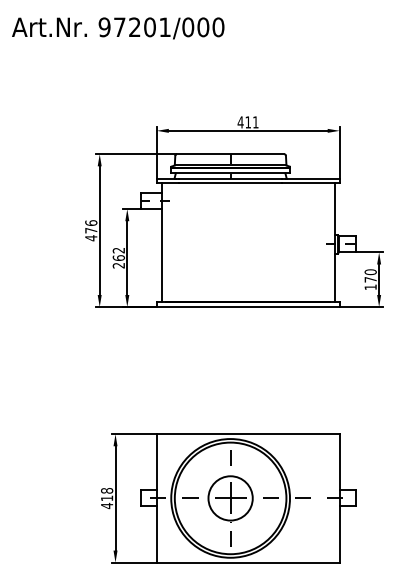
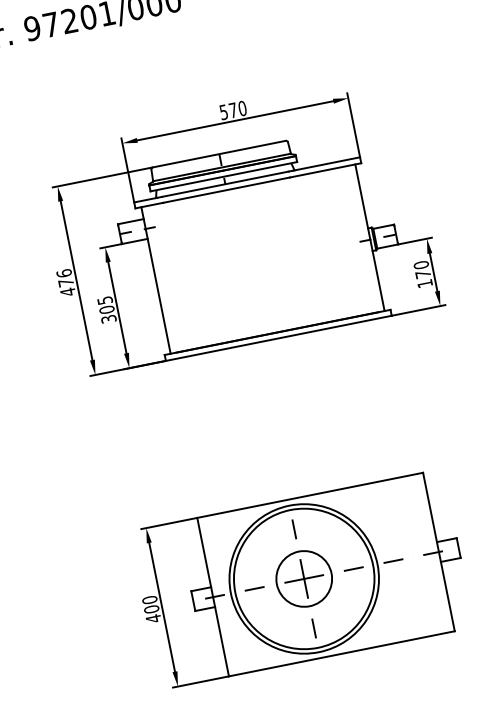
text: (247, 122) -> (232, 110), 411 -> 570
text: (118, 257) -> (106, 309), 262 -> 305
text: (107, 494) -> (151, 604), 418 -> 400

